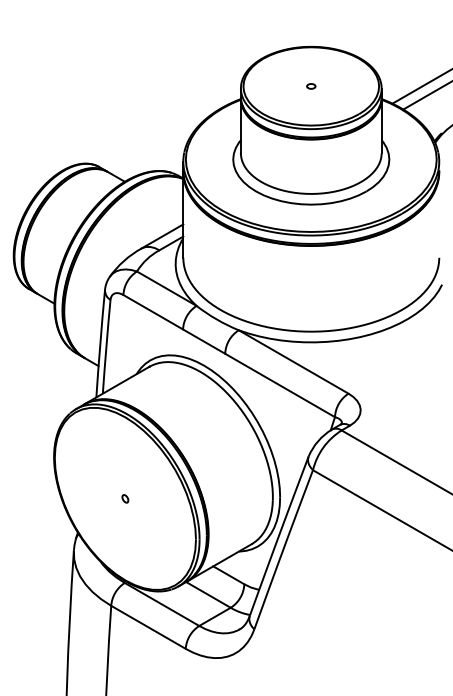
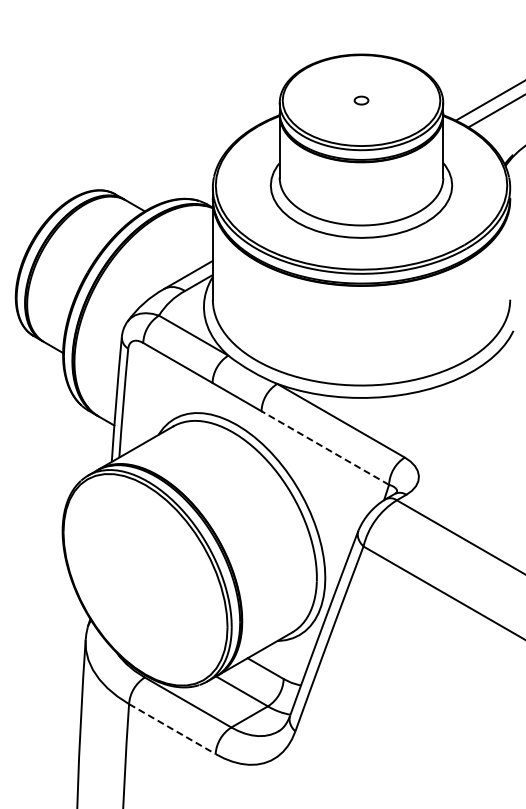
part: (311, 86) -> (361, 100), size x1.4
line: (280, 385) -> (325, 448), solid -> dashed
part: (125, 498) -> (145, 579), removed
line: (148, 627) -> (172, 729), solid -> dashed

